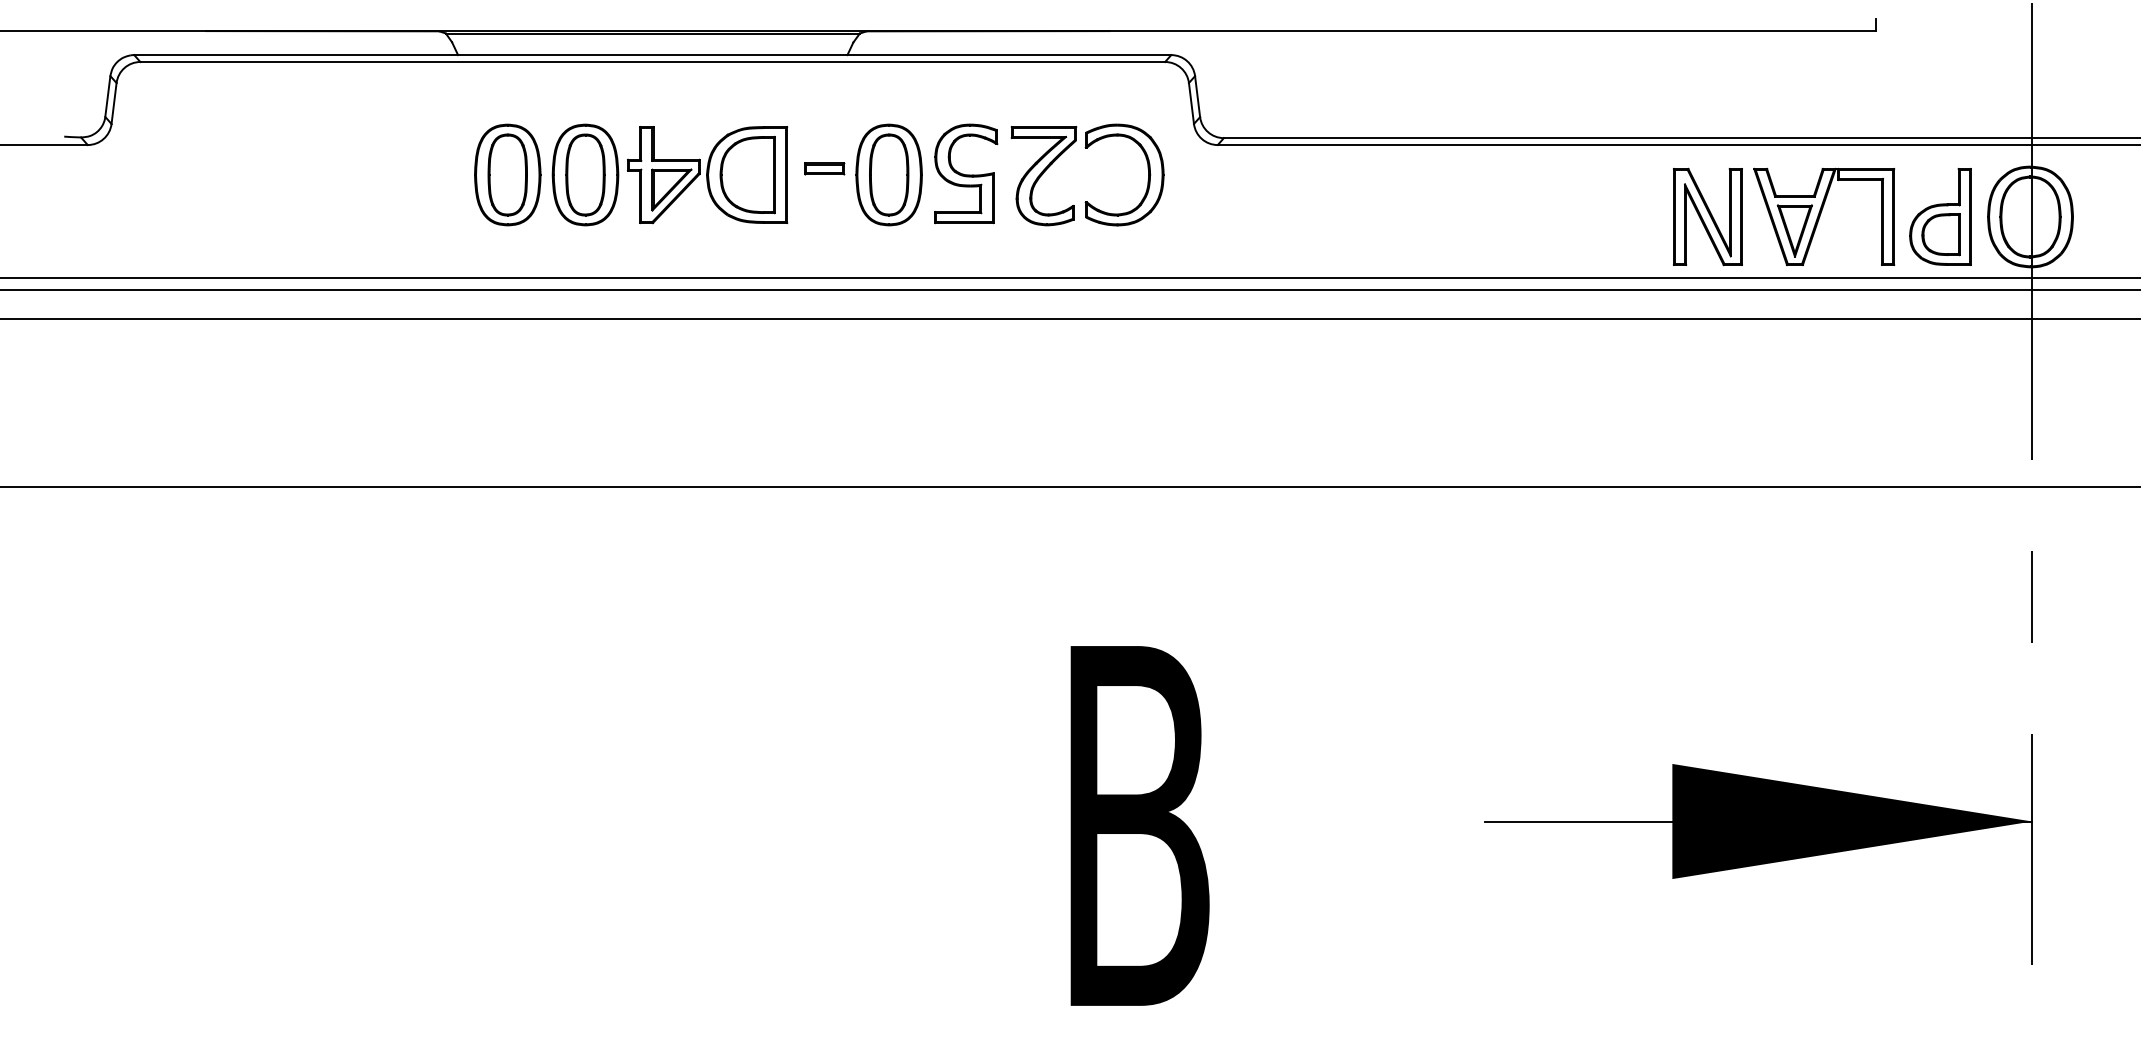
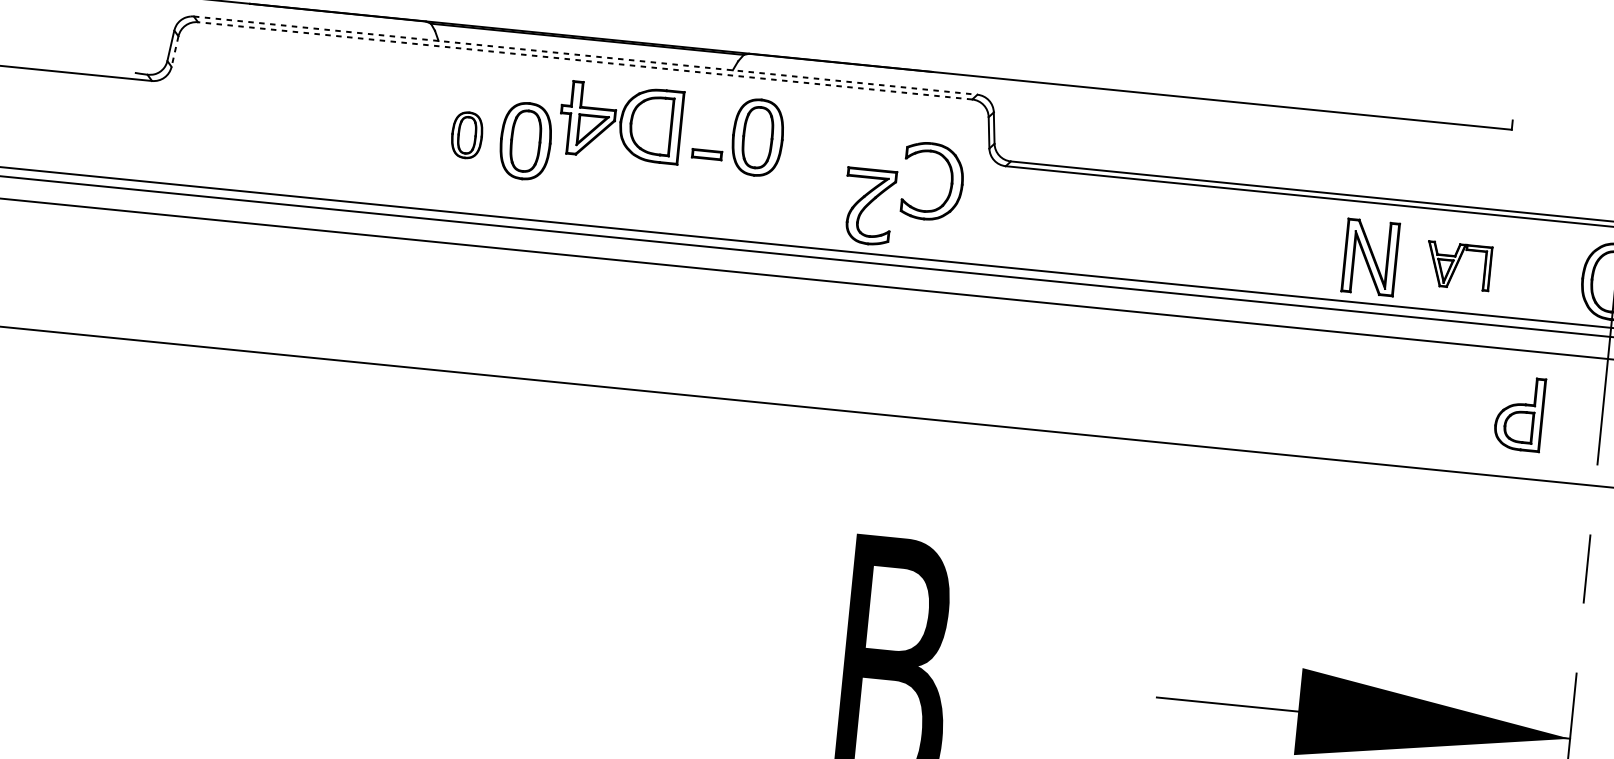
line: (652, 55) -> (585, 55), solid -> dashed
line: (652, 62) -> (584, 61), solid -> dashed
line: (114, 103) -> (175, 51), solid -> dashed
part: (966, 173) -> (813, 168), removed
part: (507, 174) -> (466, 134), size x0.6
part: (888, 174) -> (757, 137), moved
part: (707, 175) -> (620, 122), moved
part: (1043, 176) -> (868, 207), moved
part: (1824, 216) -> (1458, 265), size x0.6
part: (1940, 216) -> (1519, 413), moved

